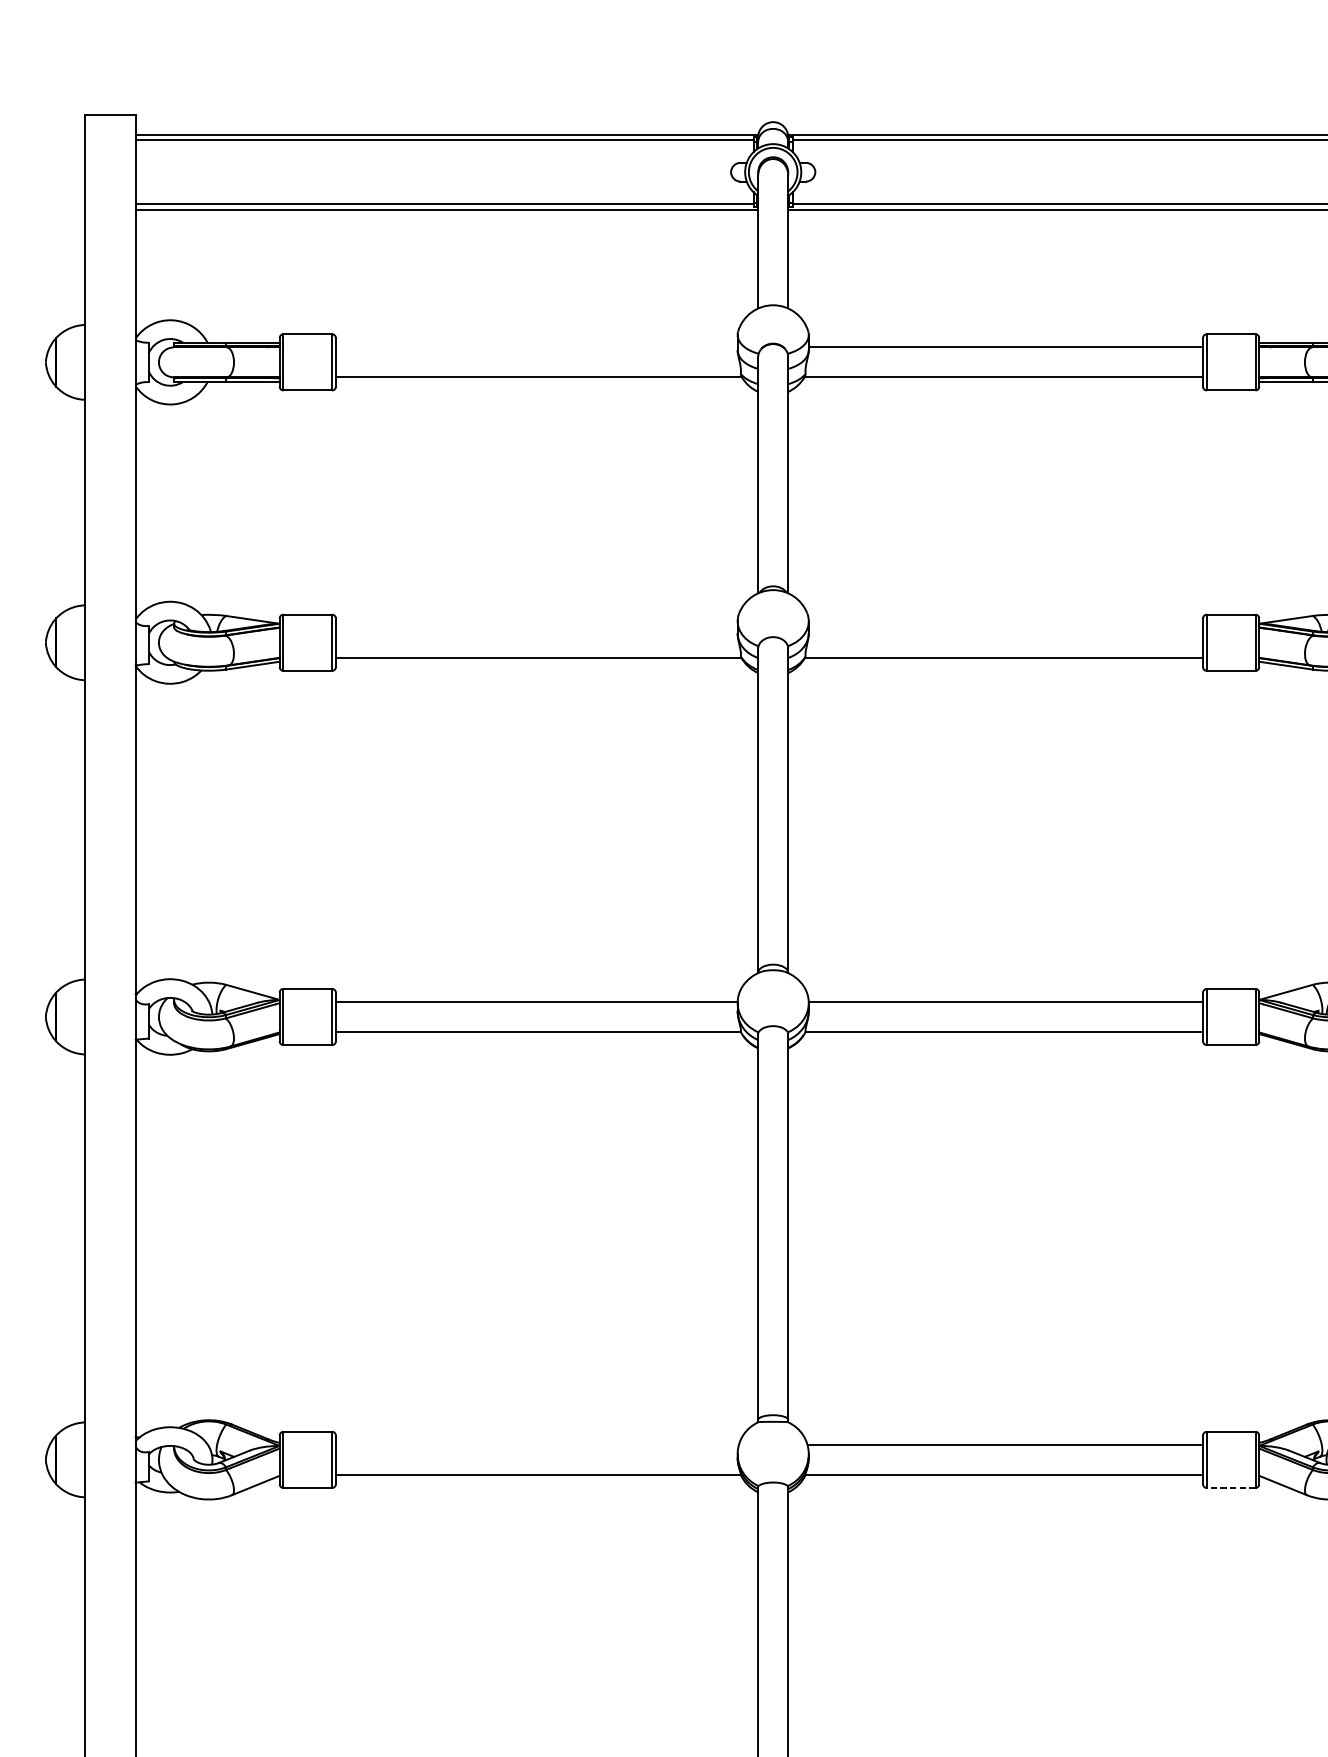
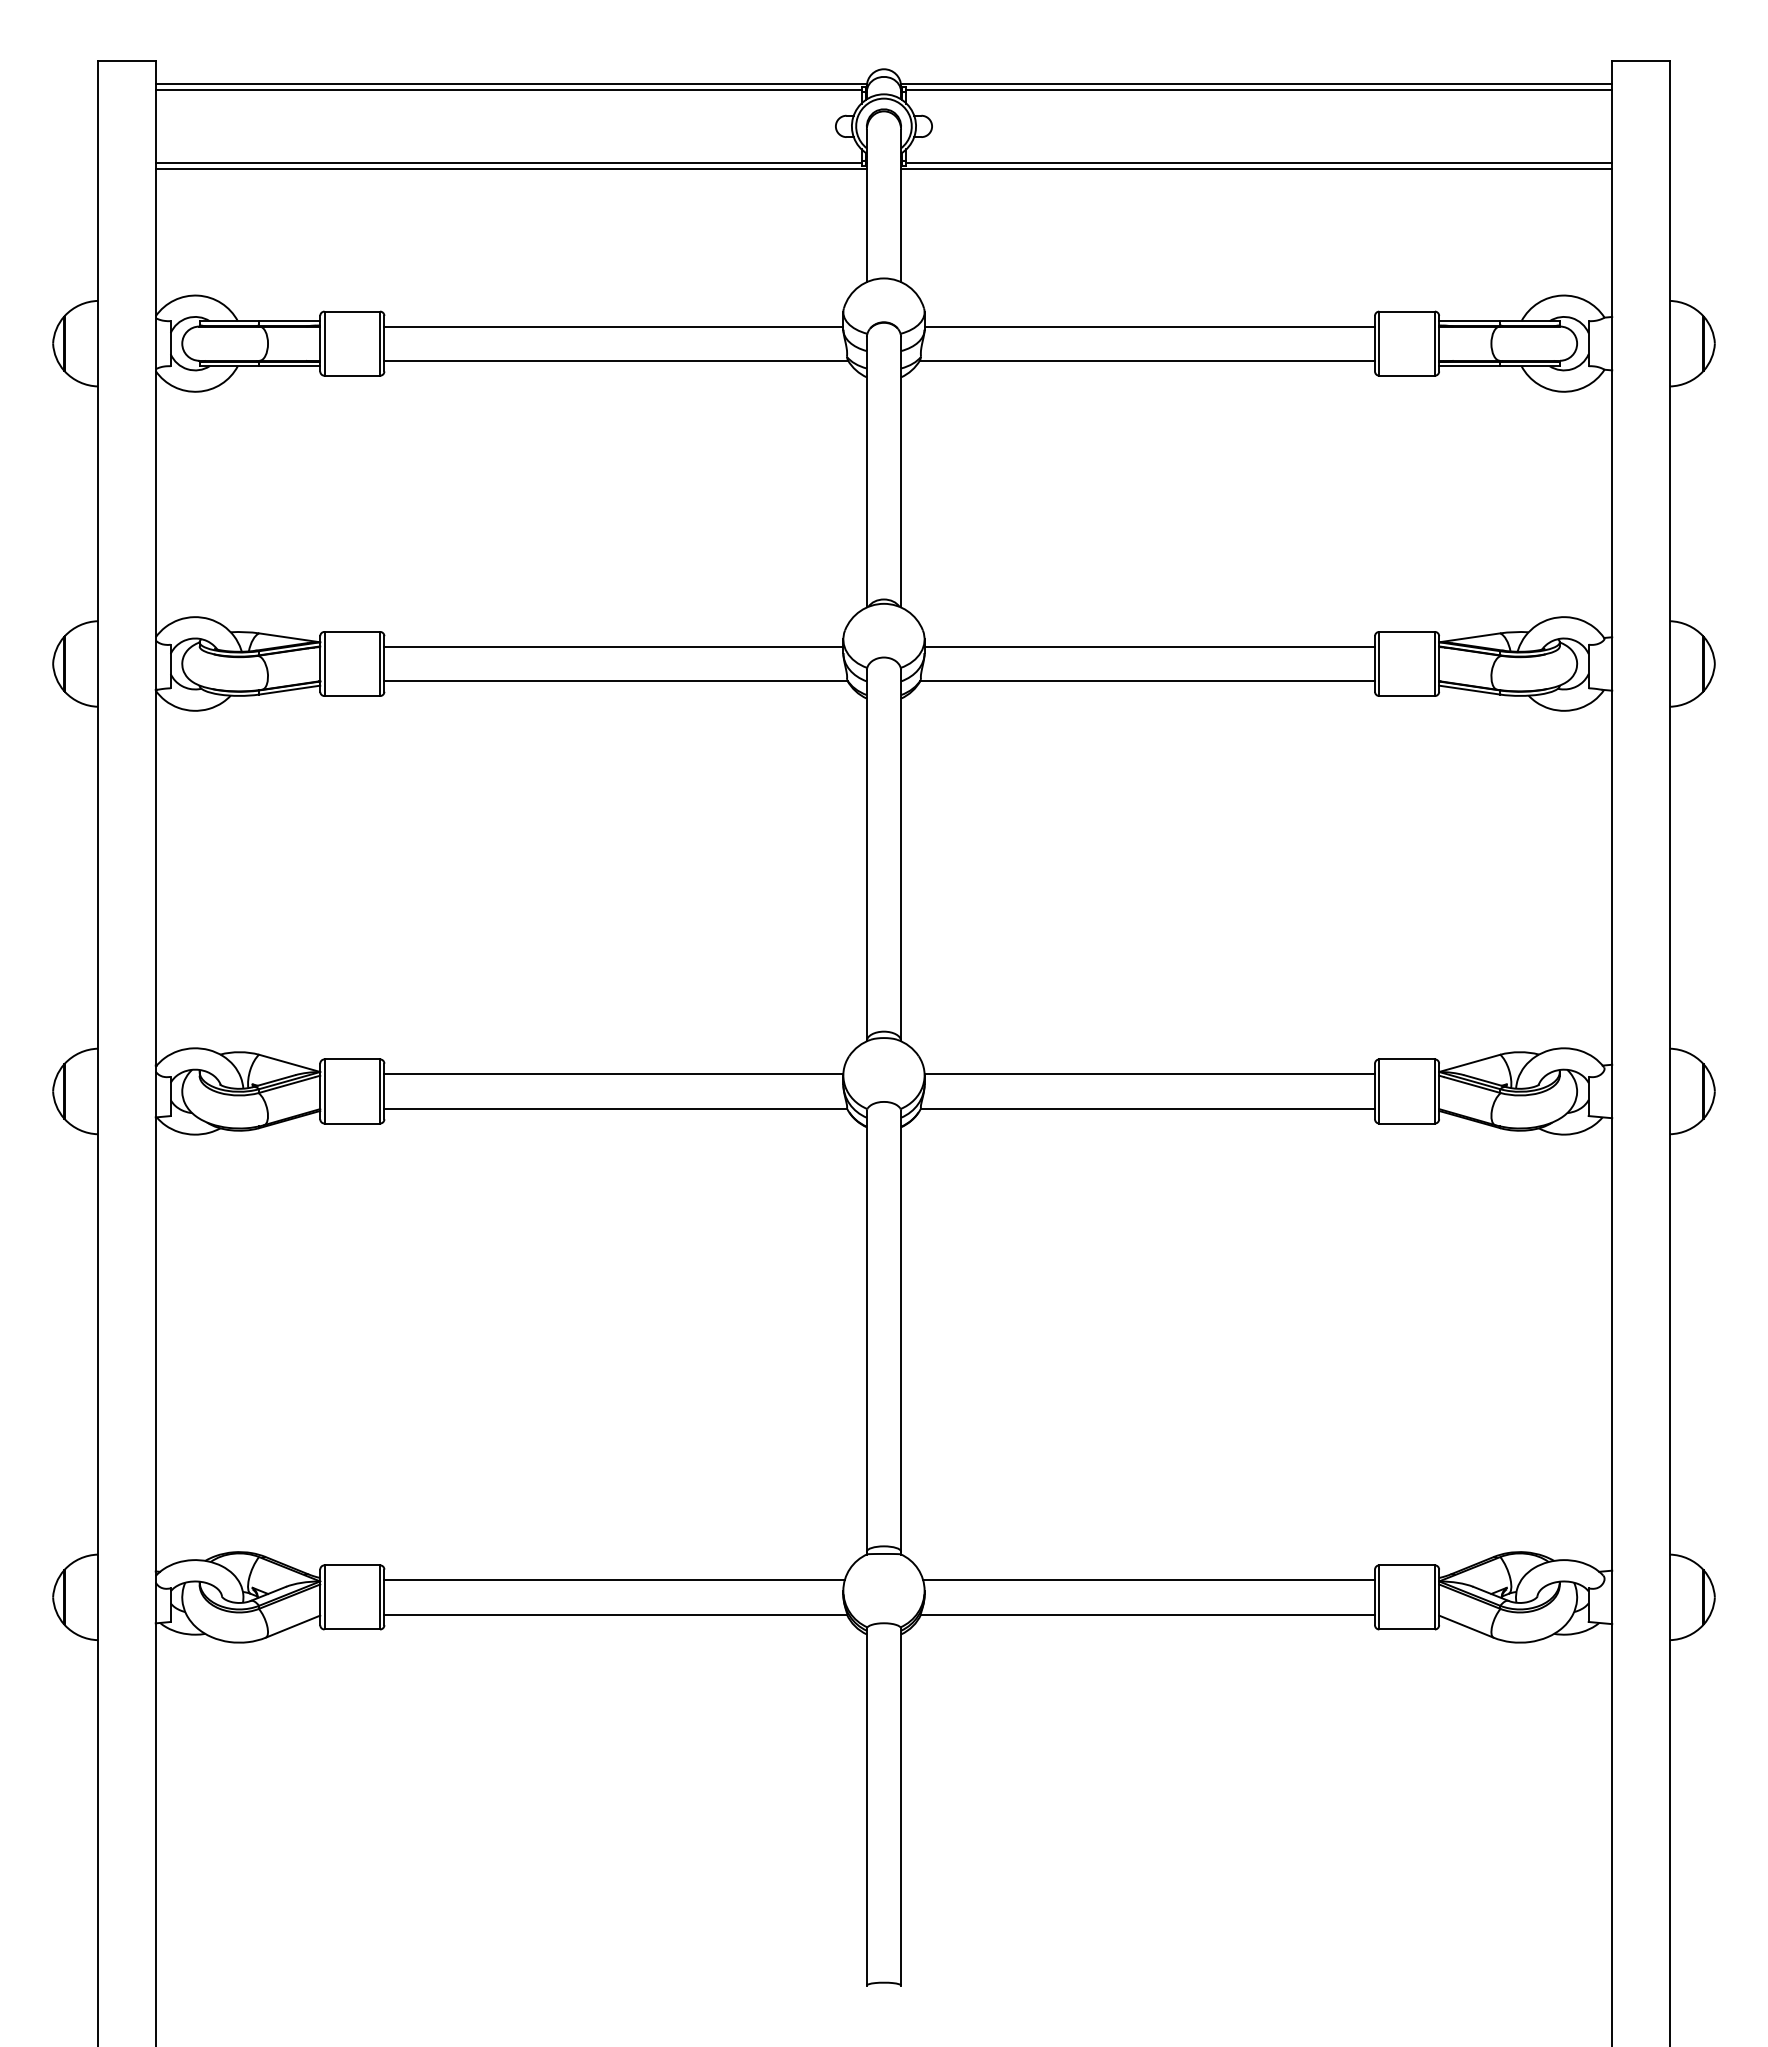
line: (536, 347) -> (613, 326), added
line: (536, 627) -> (613, 646), added
line: (1005, 627) -> (1149, 646), added
line: (537, 1445) -> (614, 1580), added
line: (1231, 1487) -> (1407, 1629), dashed -> solid

